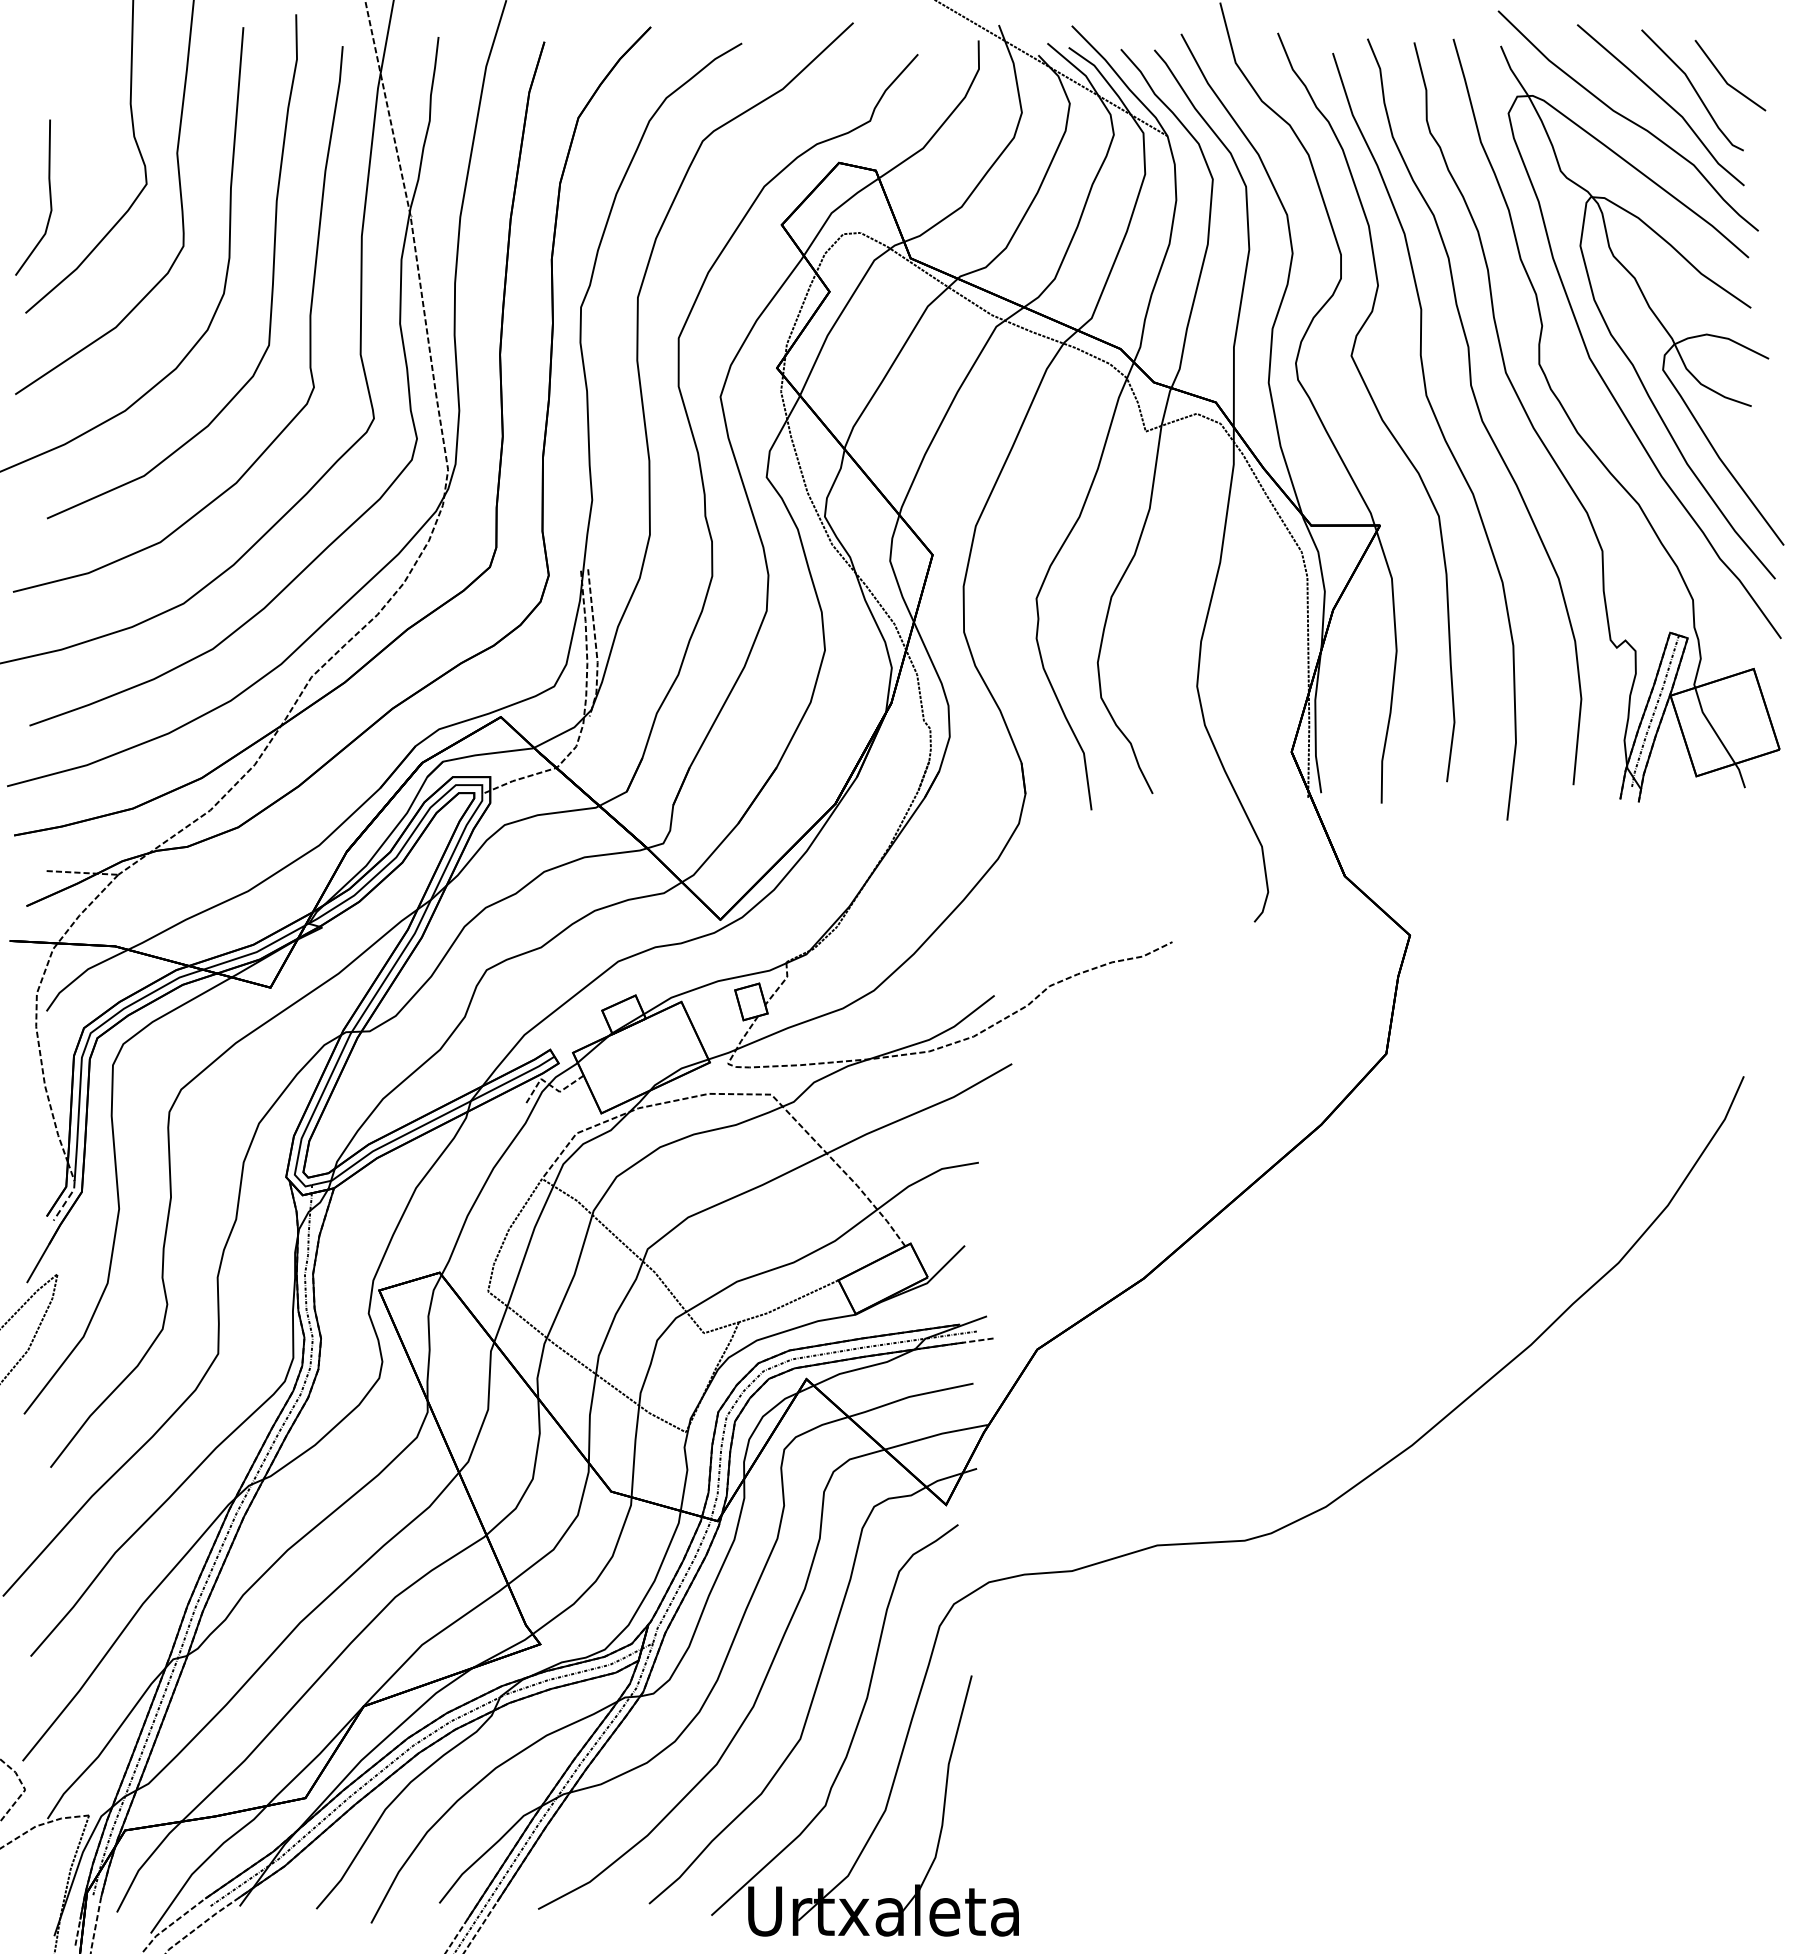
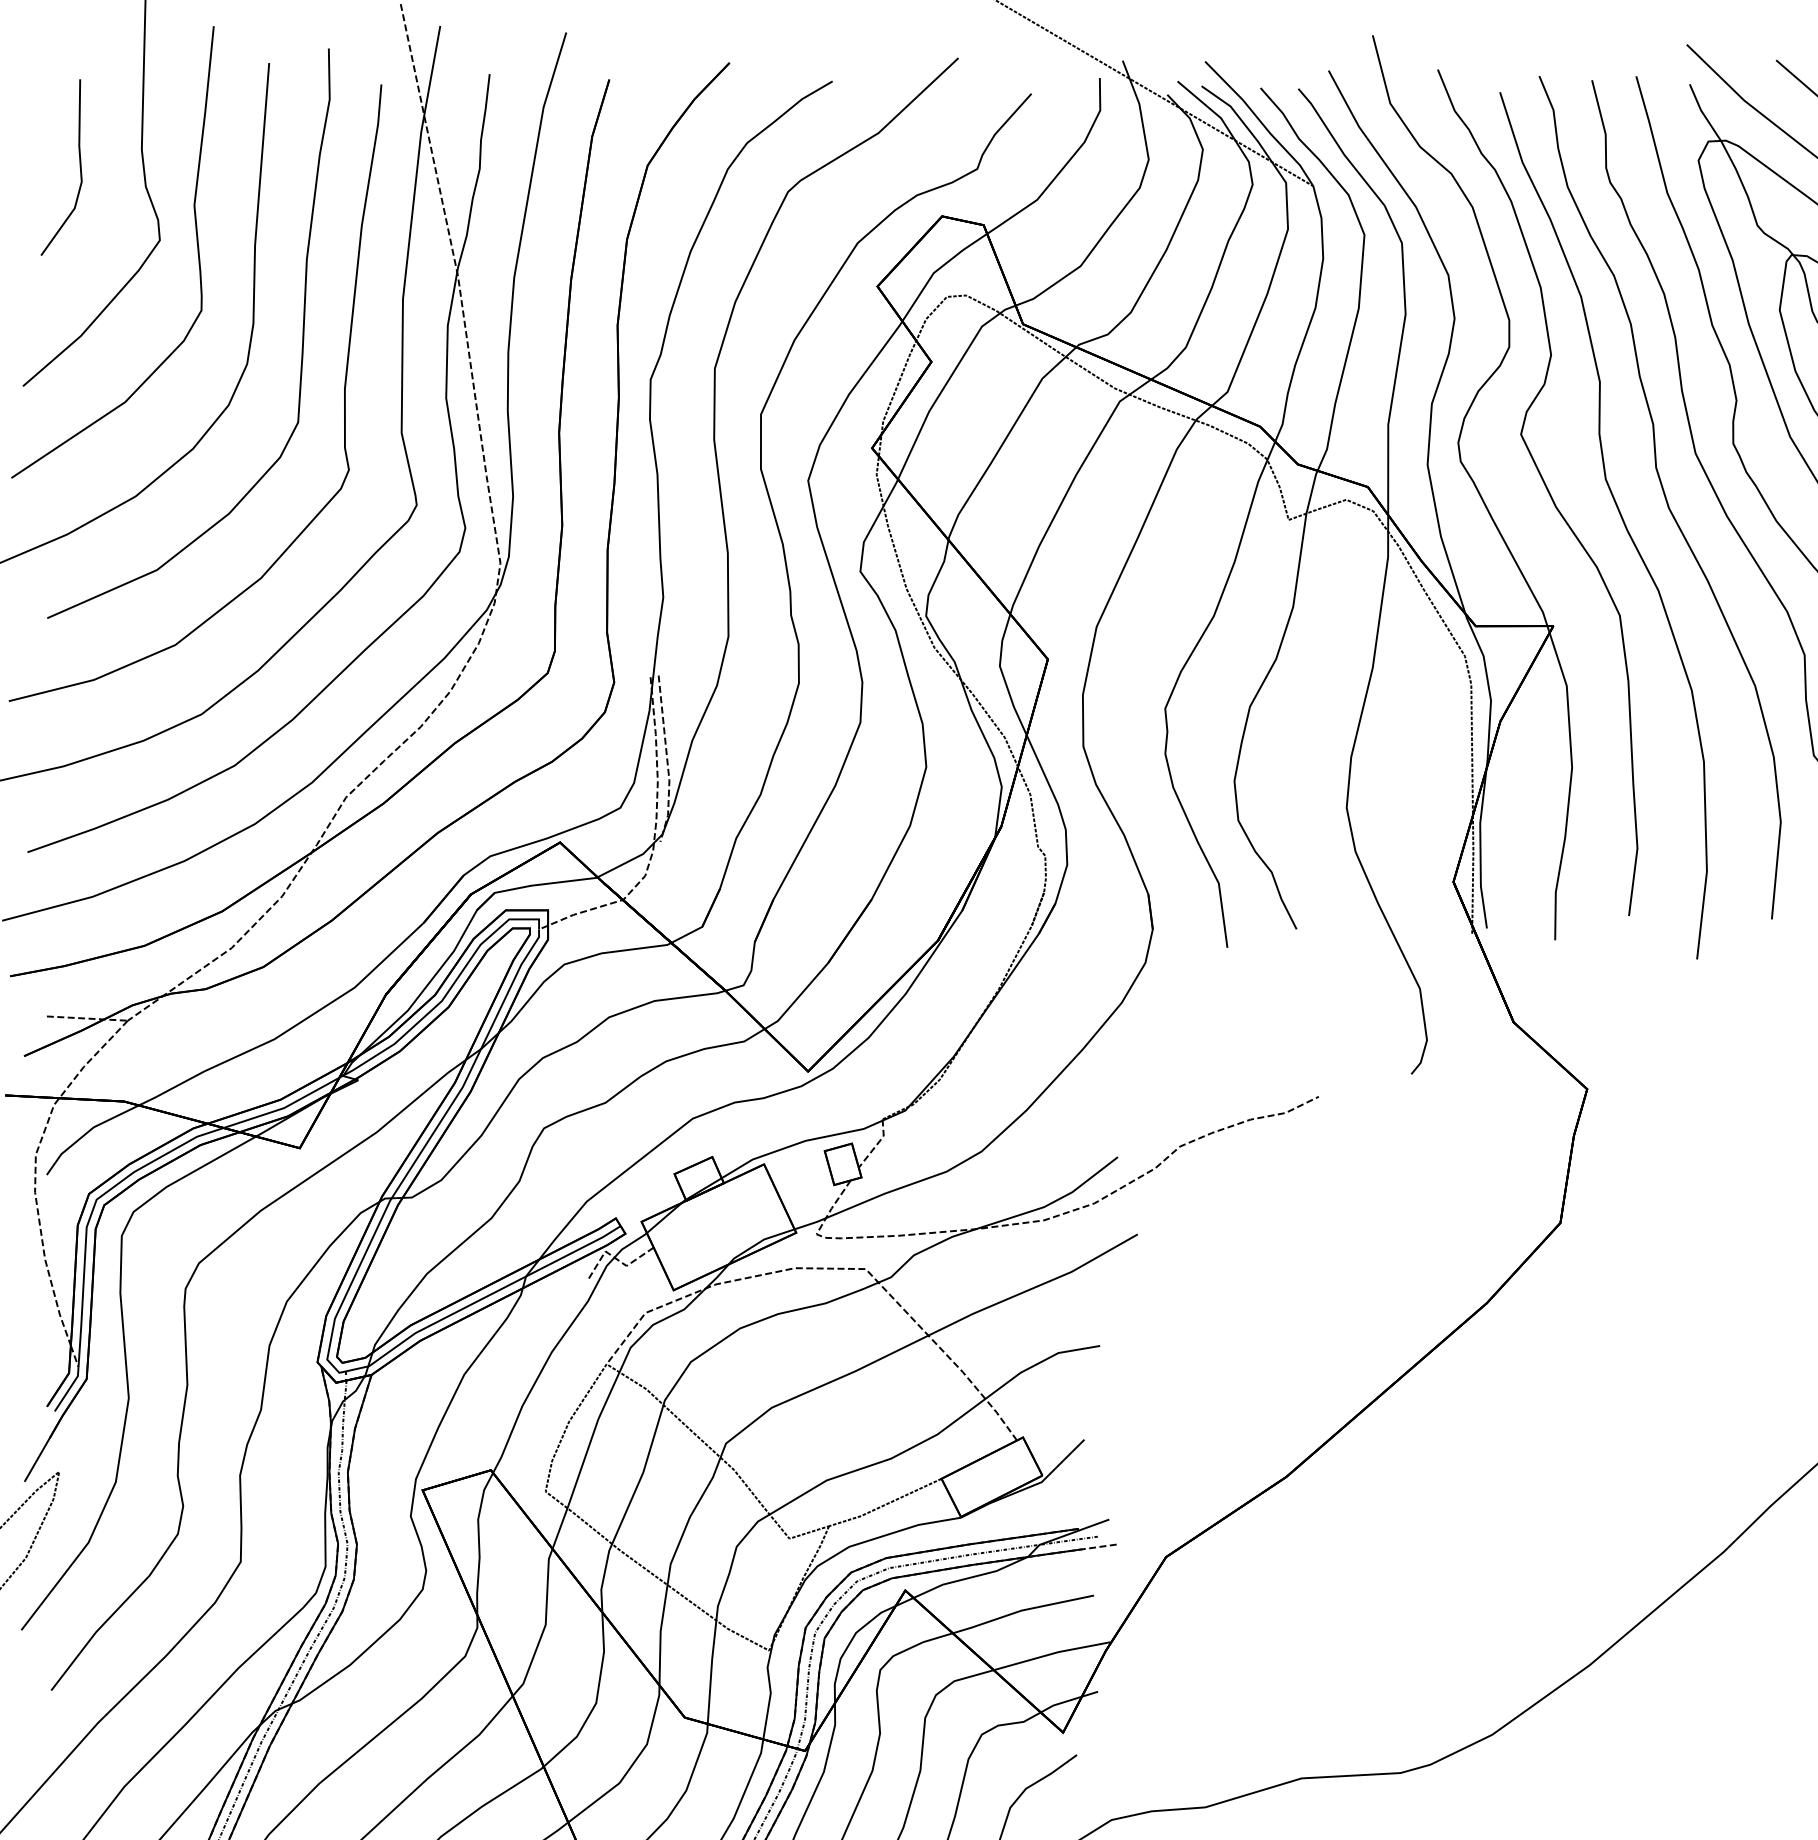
line: (49, 197) -> (79, 167), moved
line: (66, 1200) -> (69, 1388), dashed -> solid

